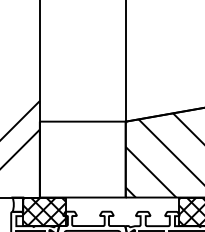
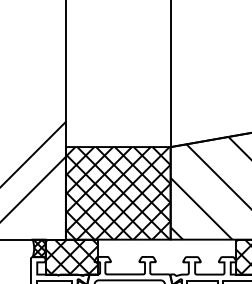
hatch: (82, 159) -> (117, 193), added
hatch: (17, 204) -> (38, 248), added

